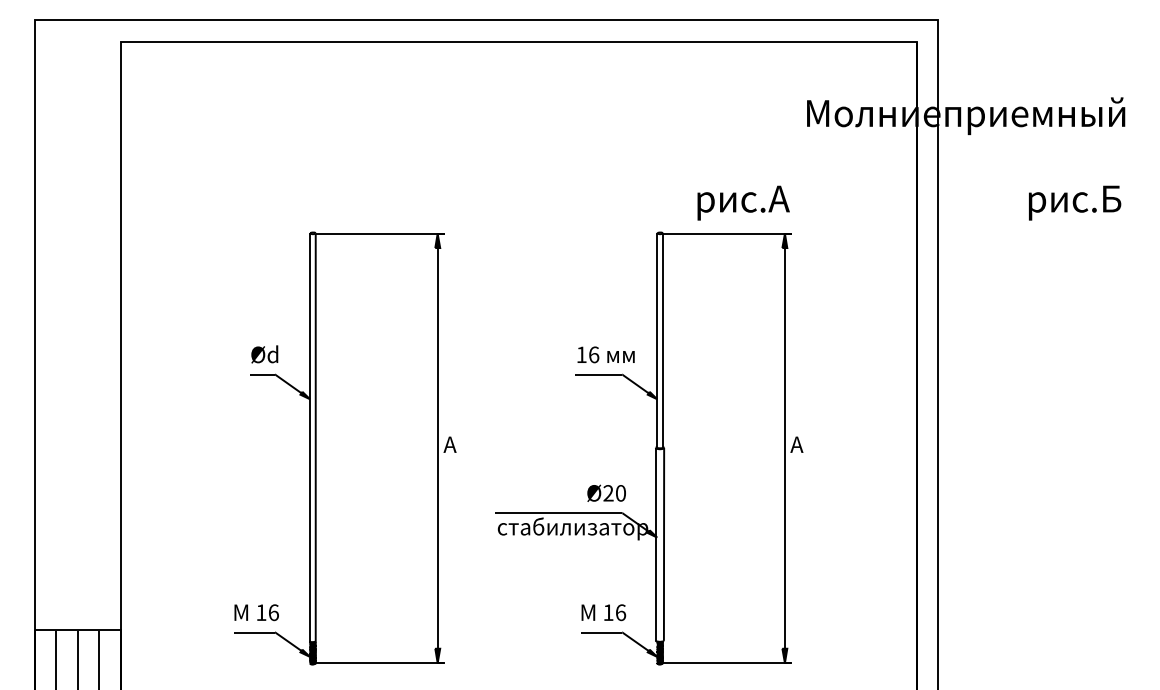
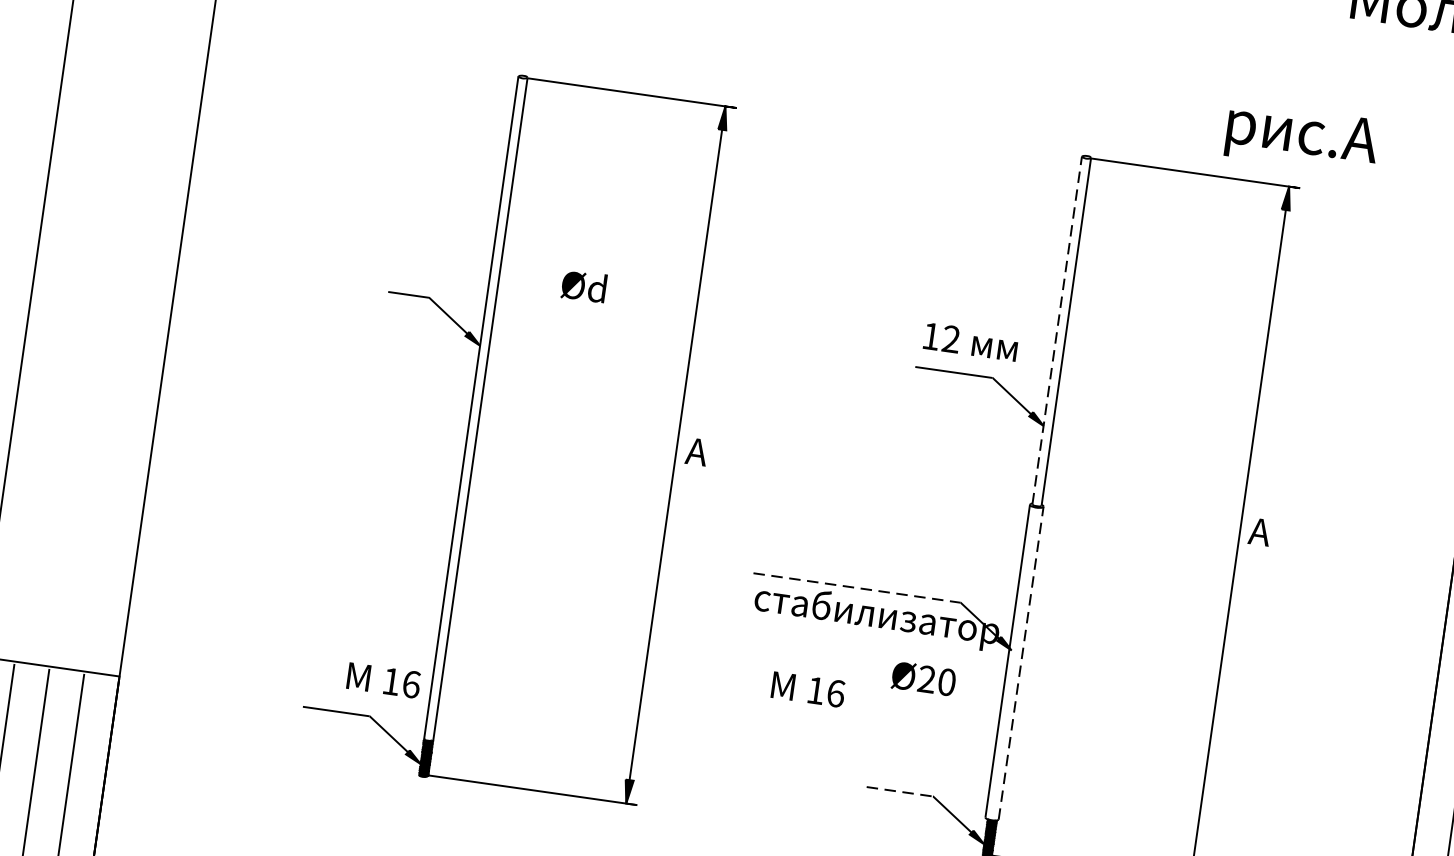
text: (743, 202) -> (1302, 136), moved
line: (657, 339) -> (1057, 329), solid -> dashed
text: (264, 354) -> (583, 286), moved
text: (594, 354) -> (952, 338), 16 -> 12
text: (606, 492) -> (923, 677), moved
line: (558, 513) -> (856, 588), solid -> dashed
line: (664, 543) -> (1022, 661), solid -> dashed
text: (256, 612) -> (383, 680), moved
text: (603, 612) -> (807, 689), moved
line: (602, 632) -> (900, 791), solid -> dashed

